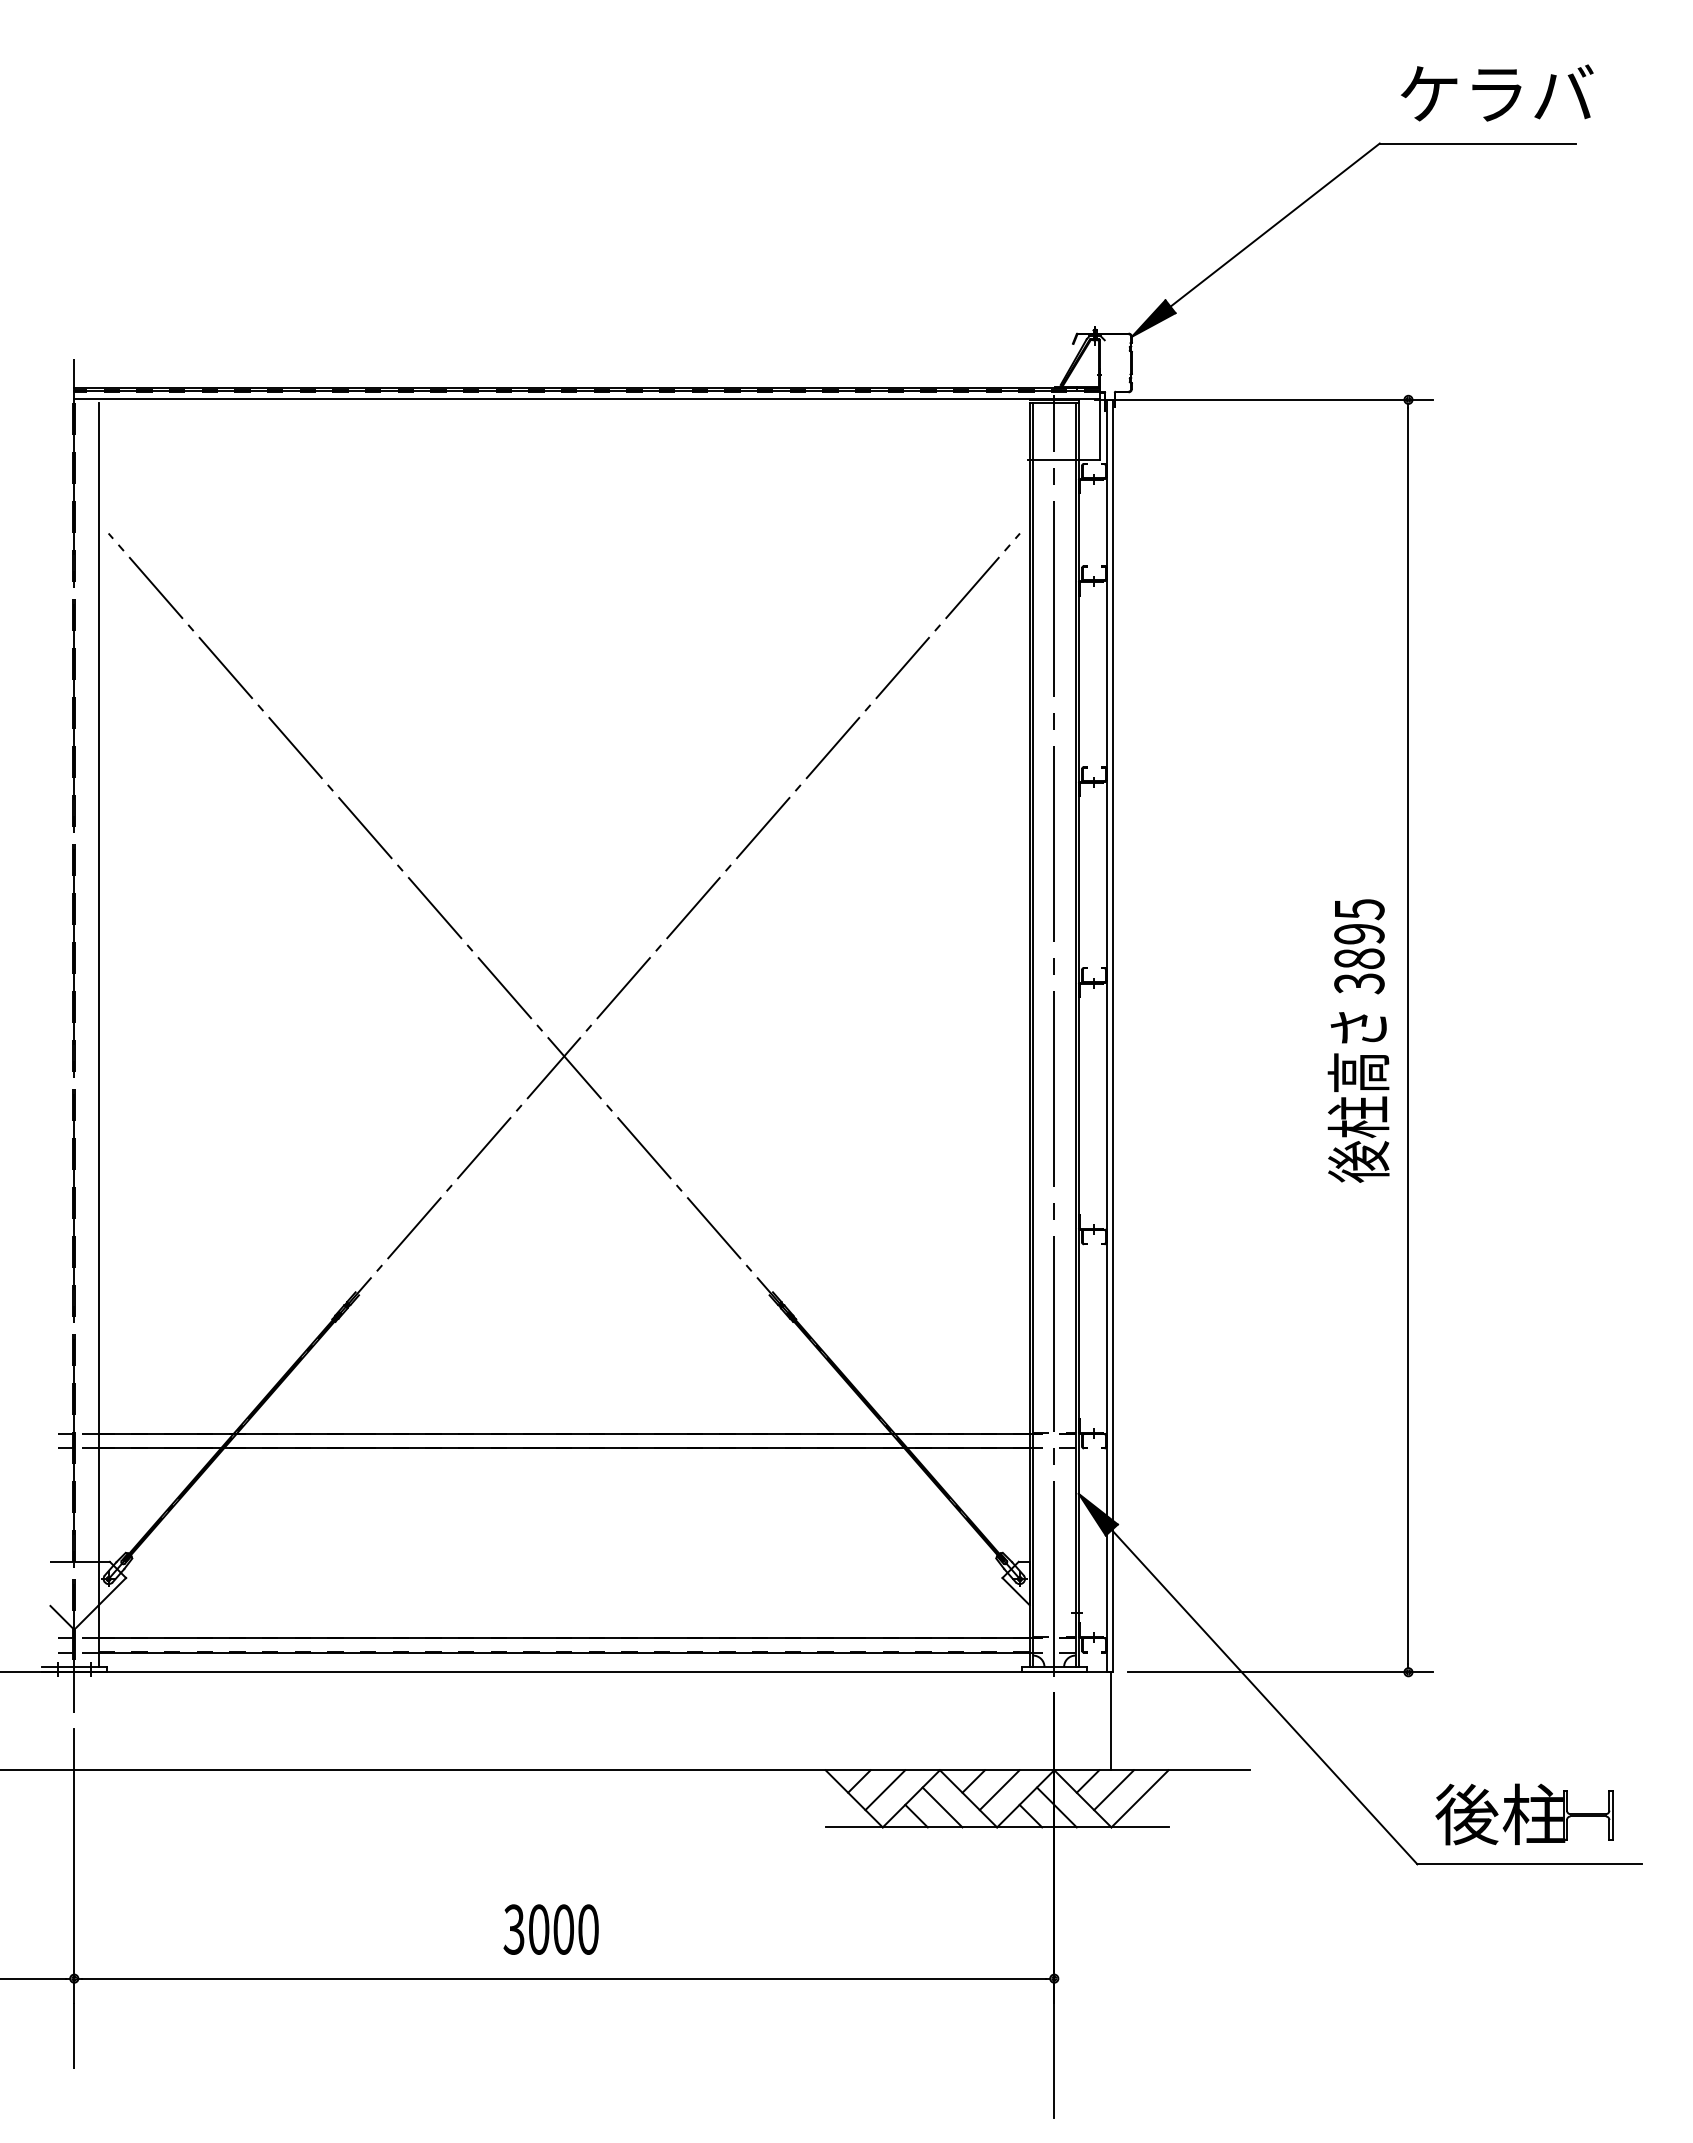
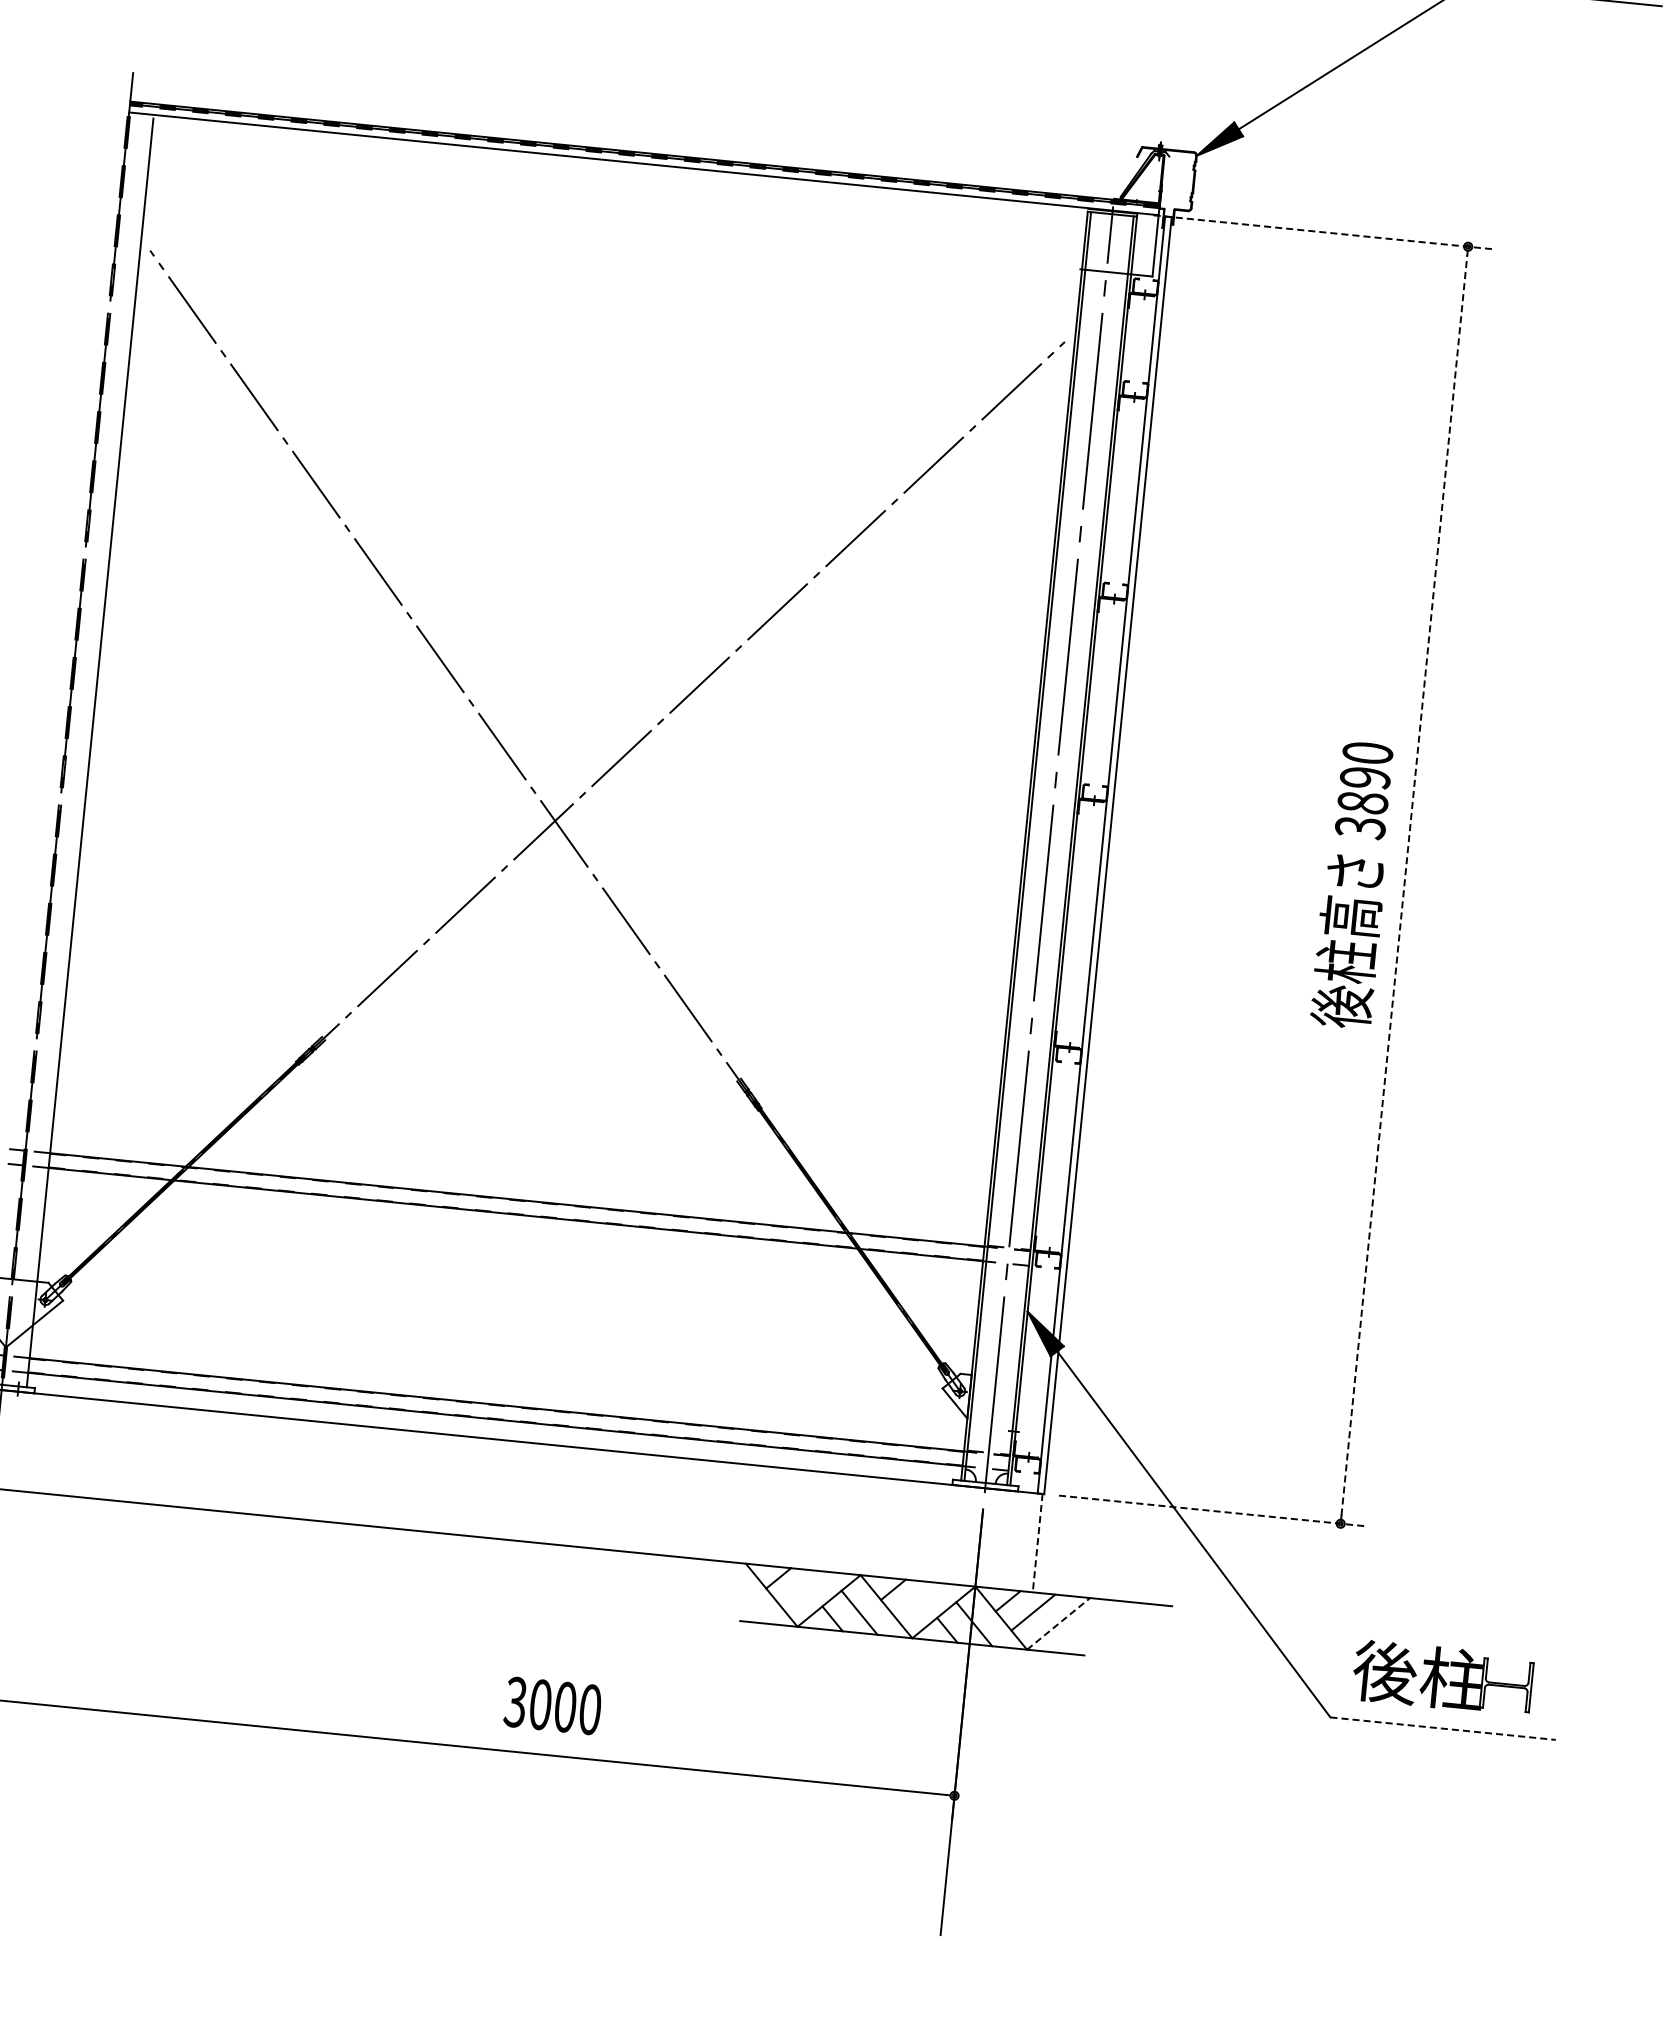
line: (1264, 399) -> (1323, 231), solid -> dashed
text: (1359, 909) -> (1367, 753), 3895 -> 3890
line: (1408, 1035) -> (1404, 884), solid -> dashed
line: (1280, 1672) -> (1212, 1511), solid -> dashed
line: (1111, 1721) -> (1037, 1543), solid -> dashed
line: (885, 1790) -> (803, 1590), removed
line: (999, 1790) -> (918, 1601), removed
line: (1140, 1798) -> (1059, 1623), solid -> dashed
line: (1530, 1864) -> (1443, 1728), solid -> dashed
text: (550, 1929) -> (552, 1705), moved

